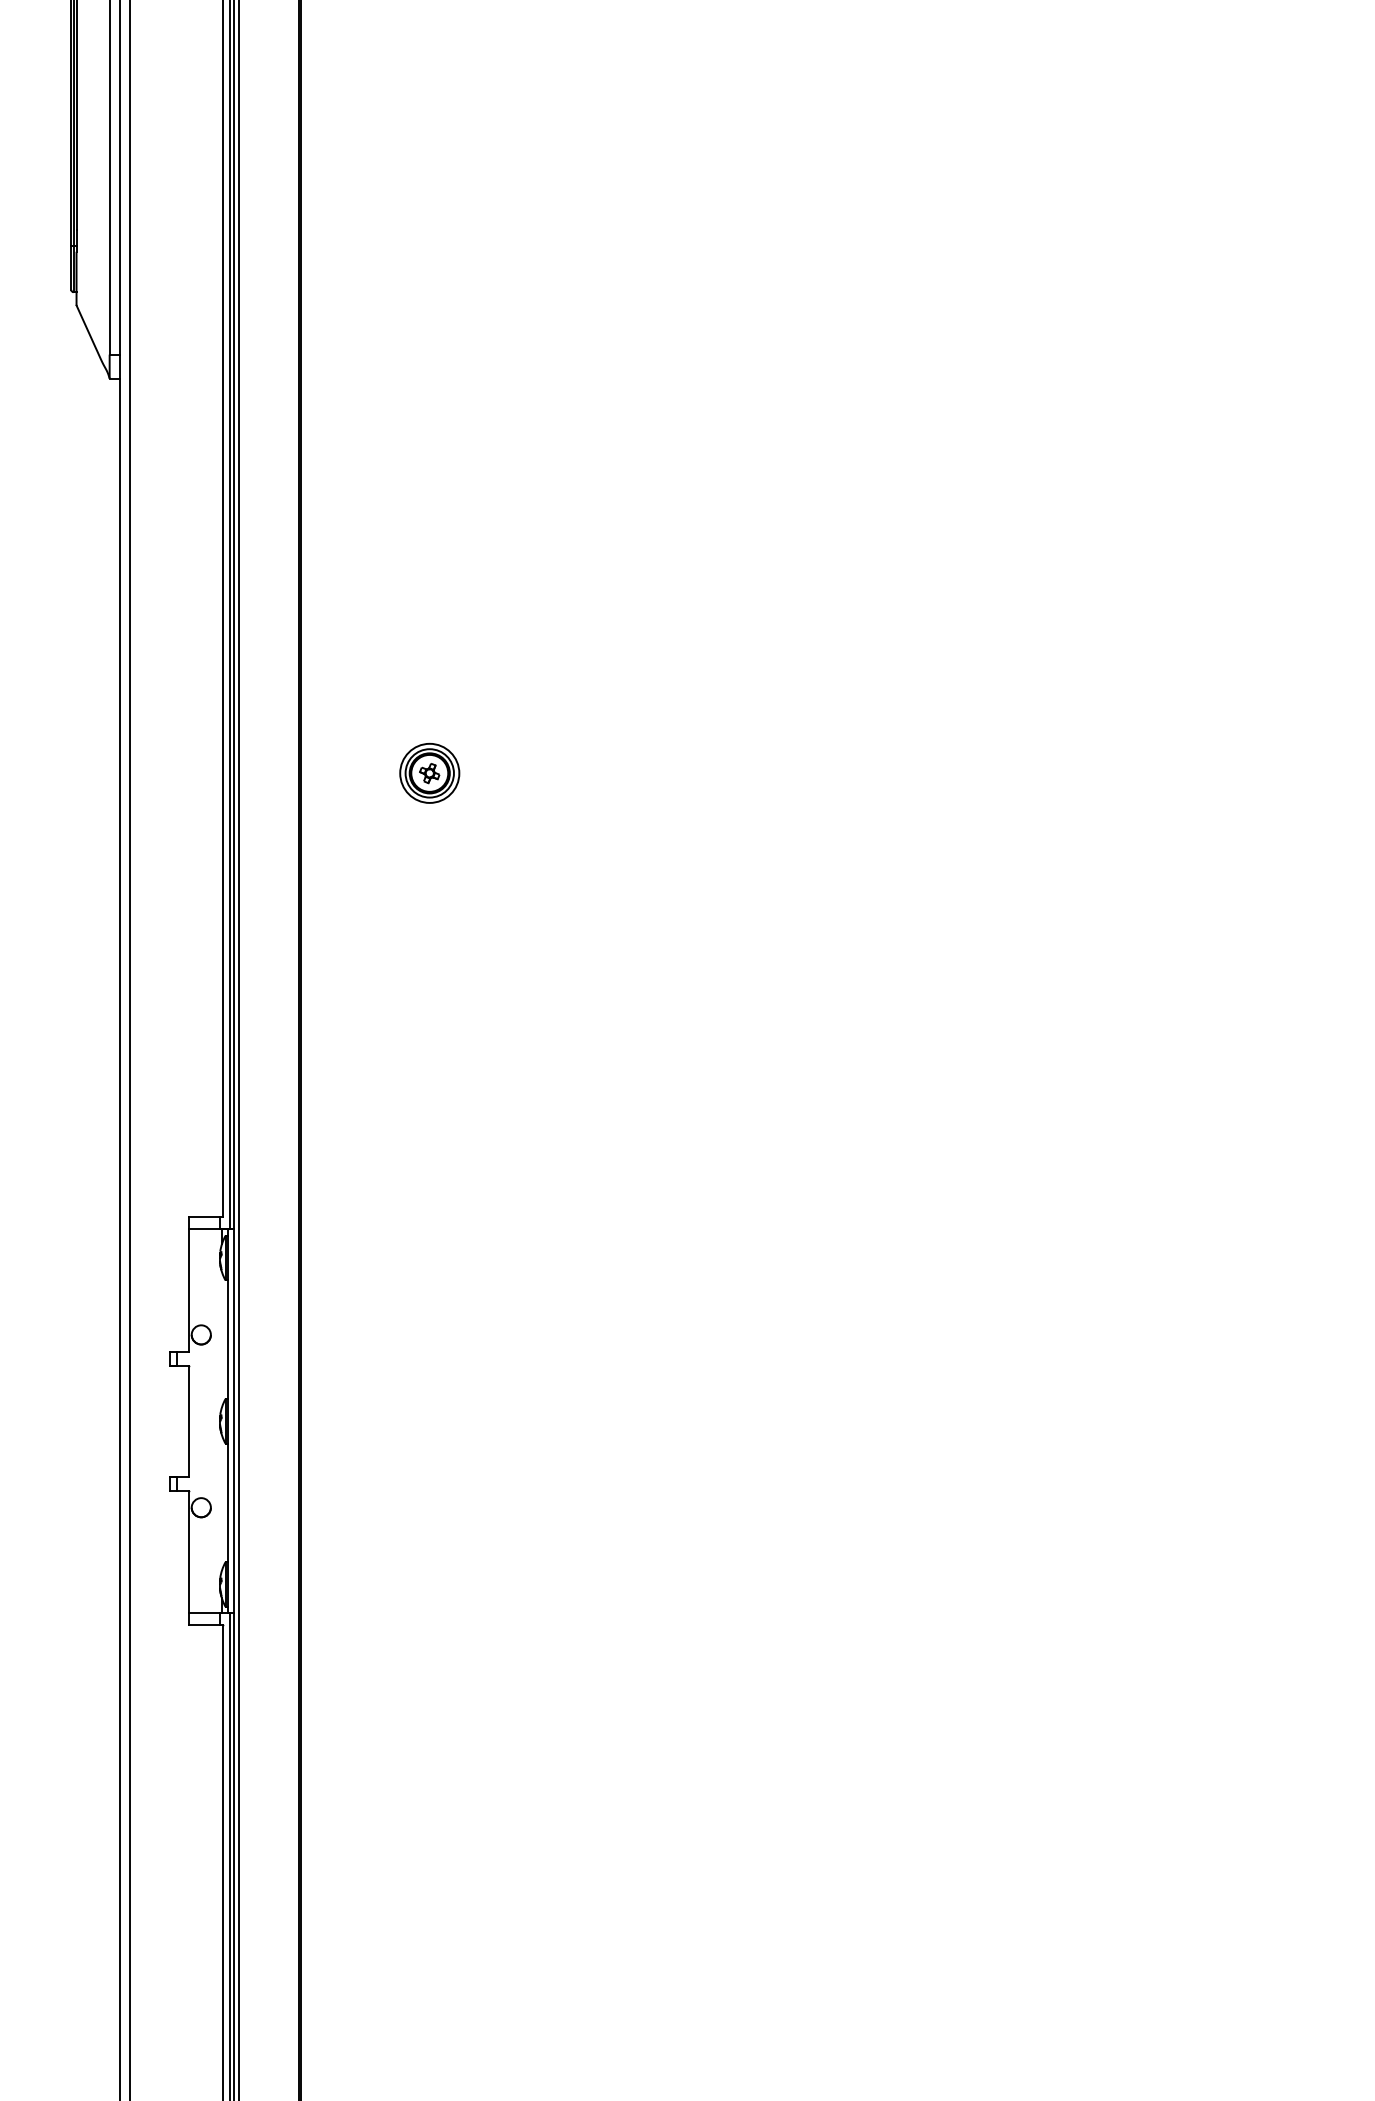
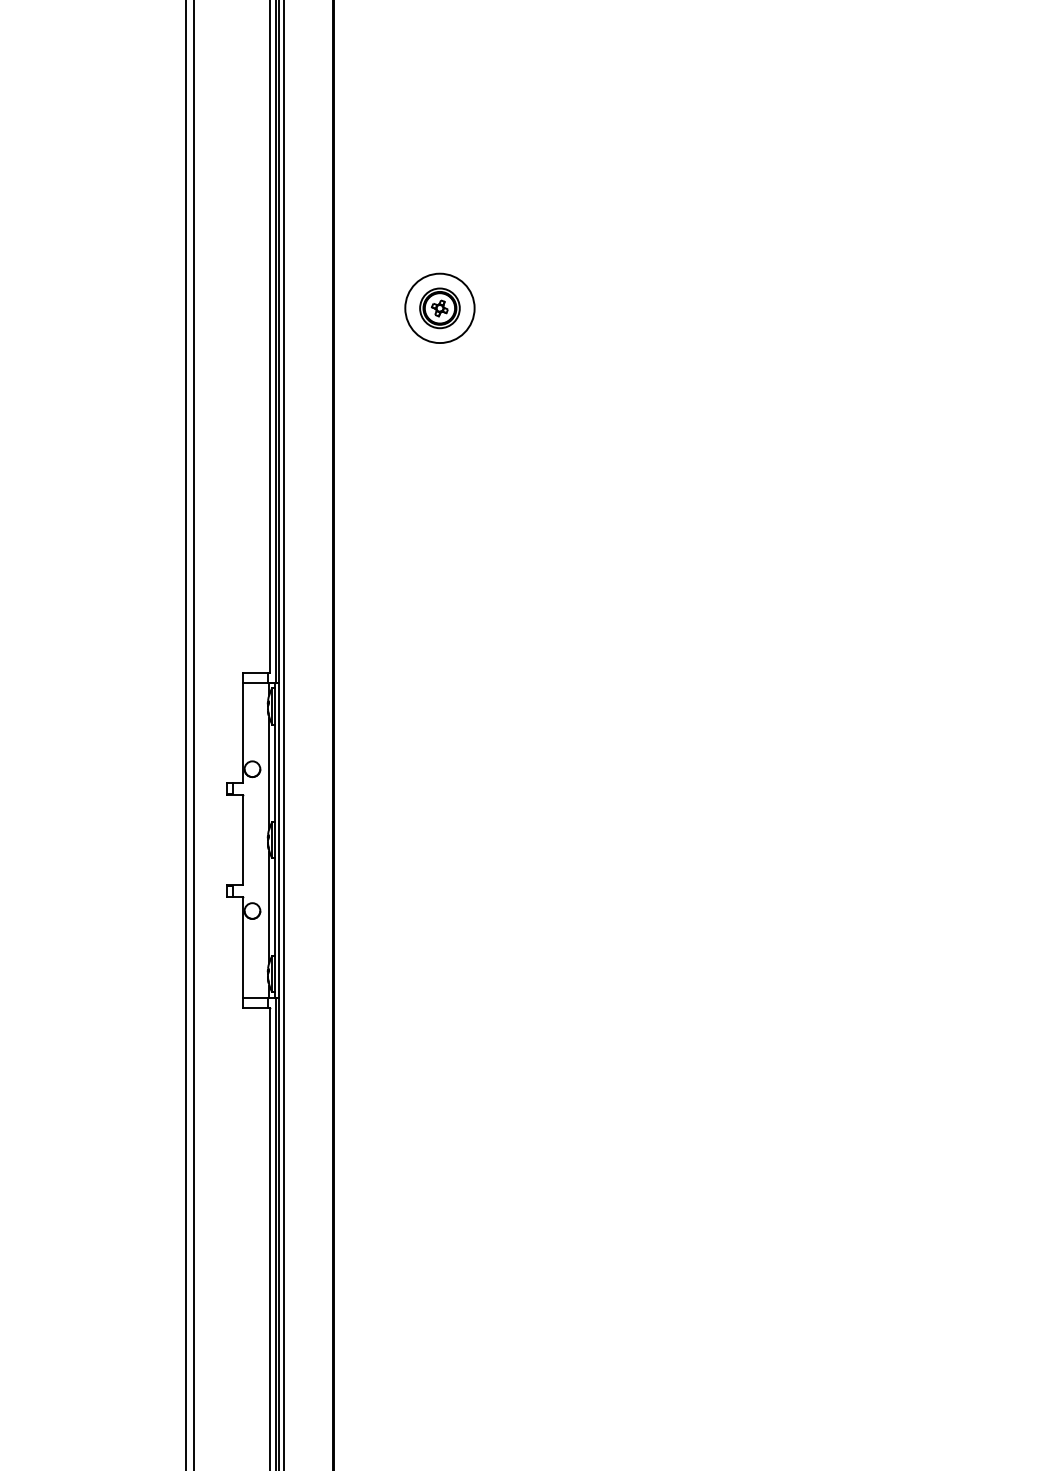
circle: (429, 773) -> (439, 308), size x1.43
line: (221, 1339) -> (269, 772), added
line: (221, 1502) -> (269, 906), added

